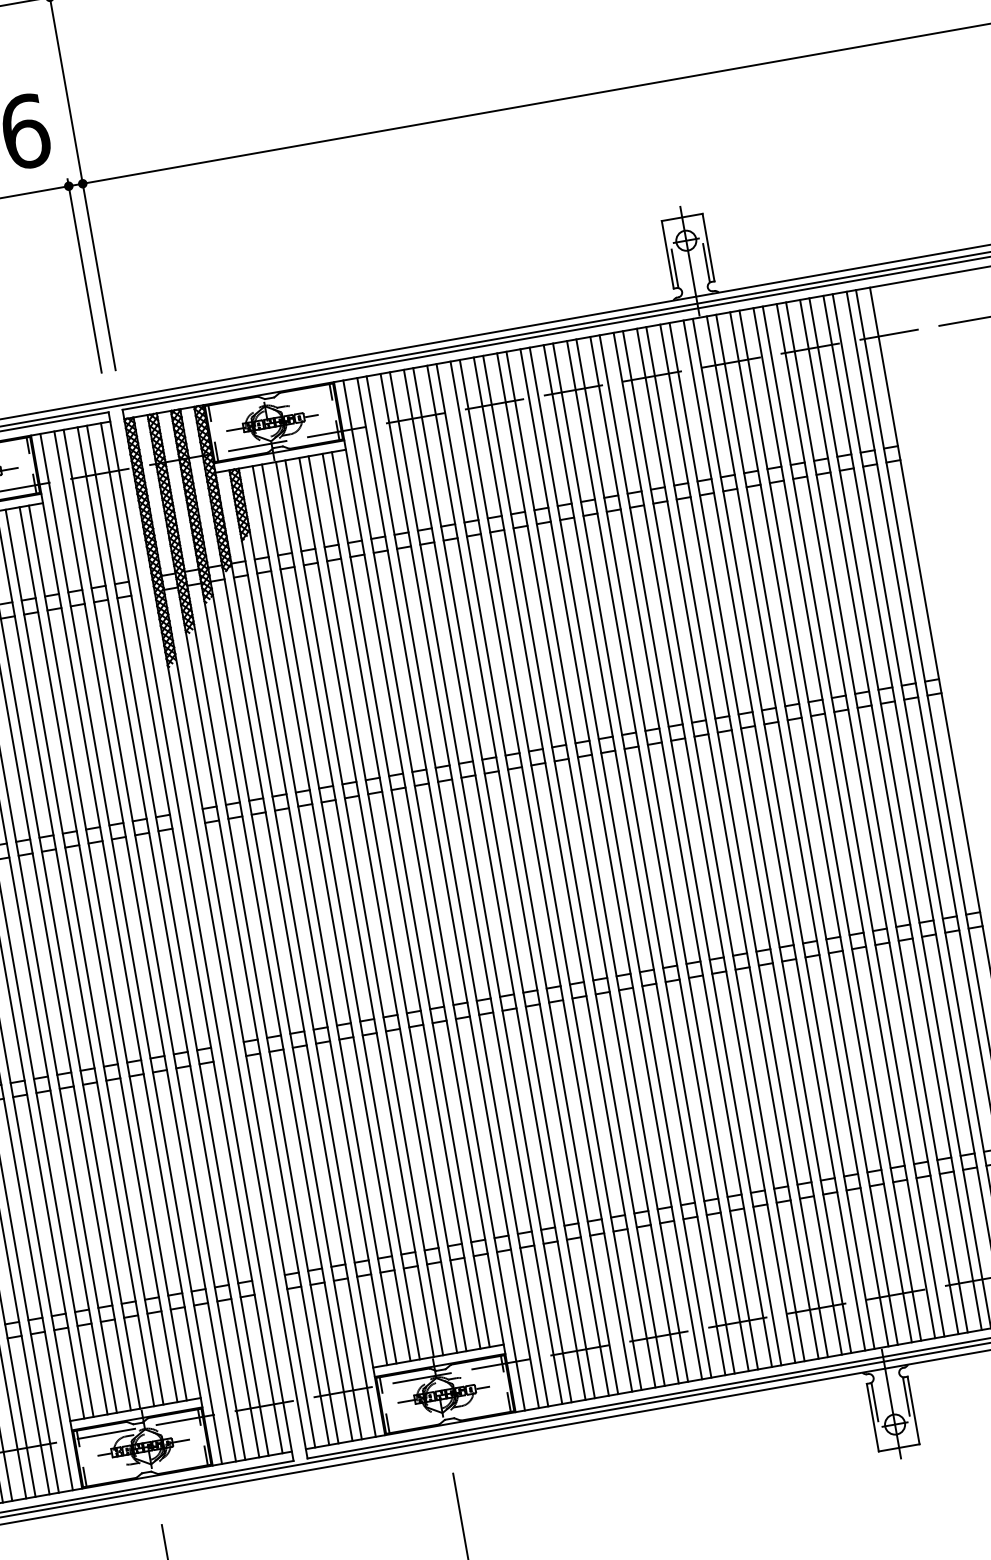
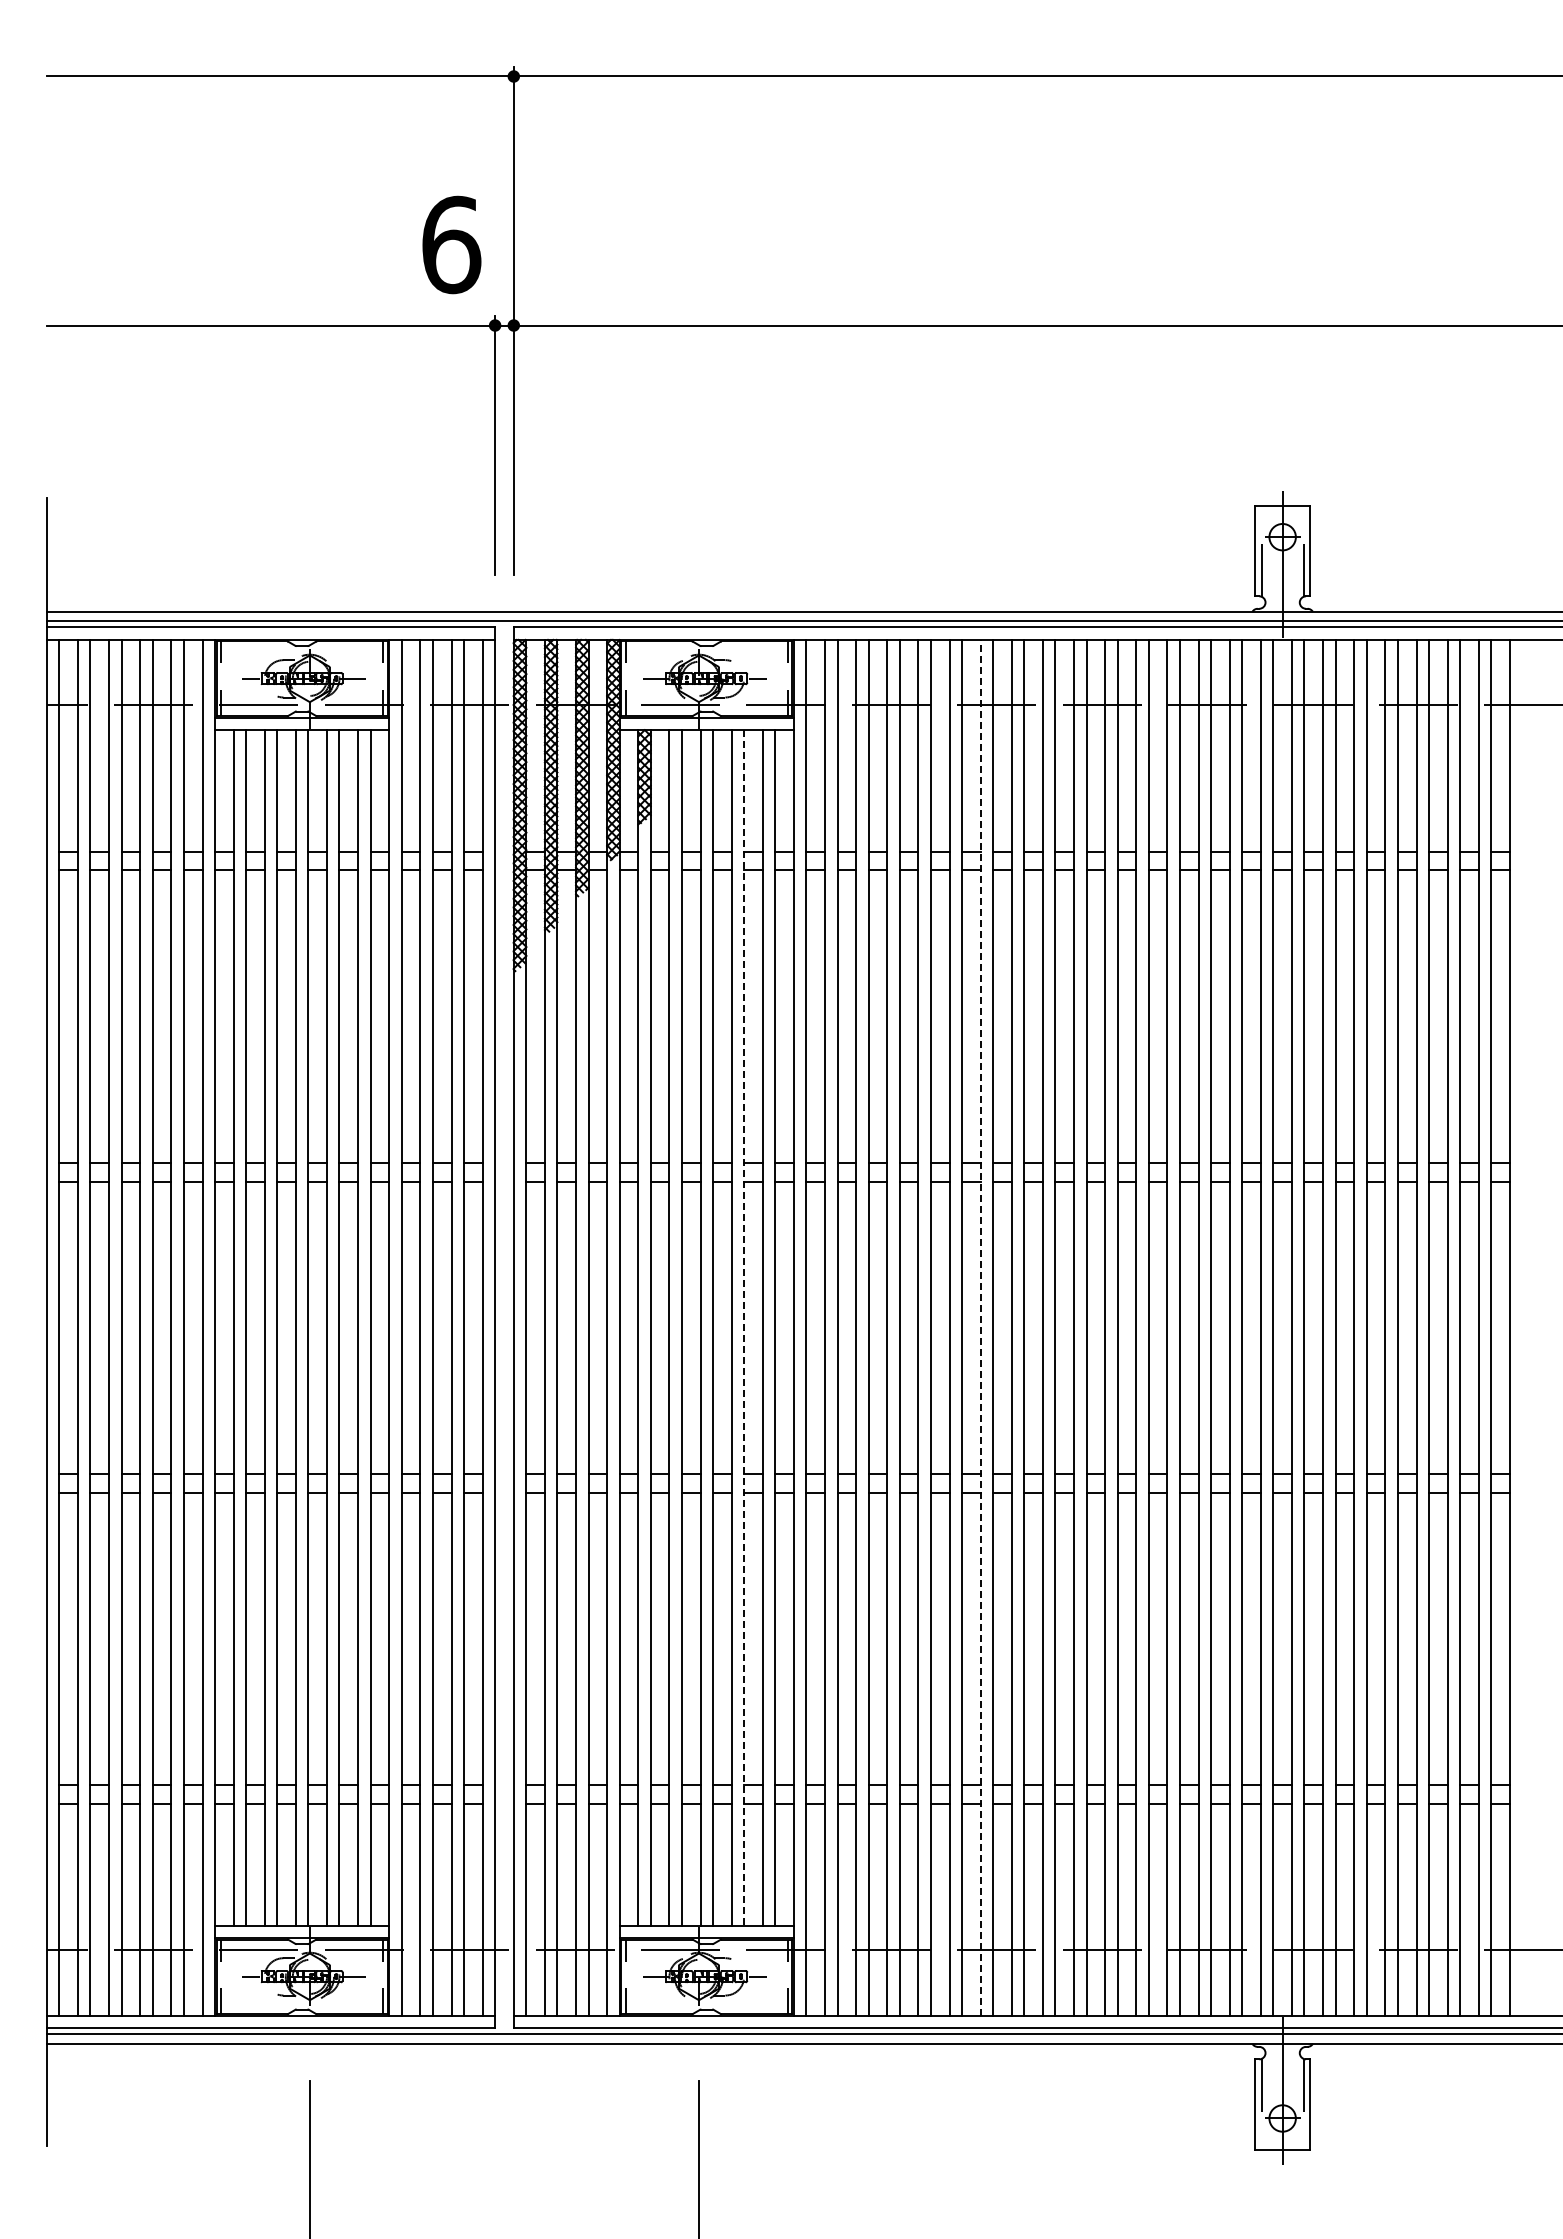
line: (564, 872) -> (980, 1327), solid -> dashed
line: (387, 903) -> (744, 1327), solid -> dashed

